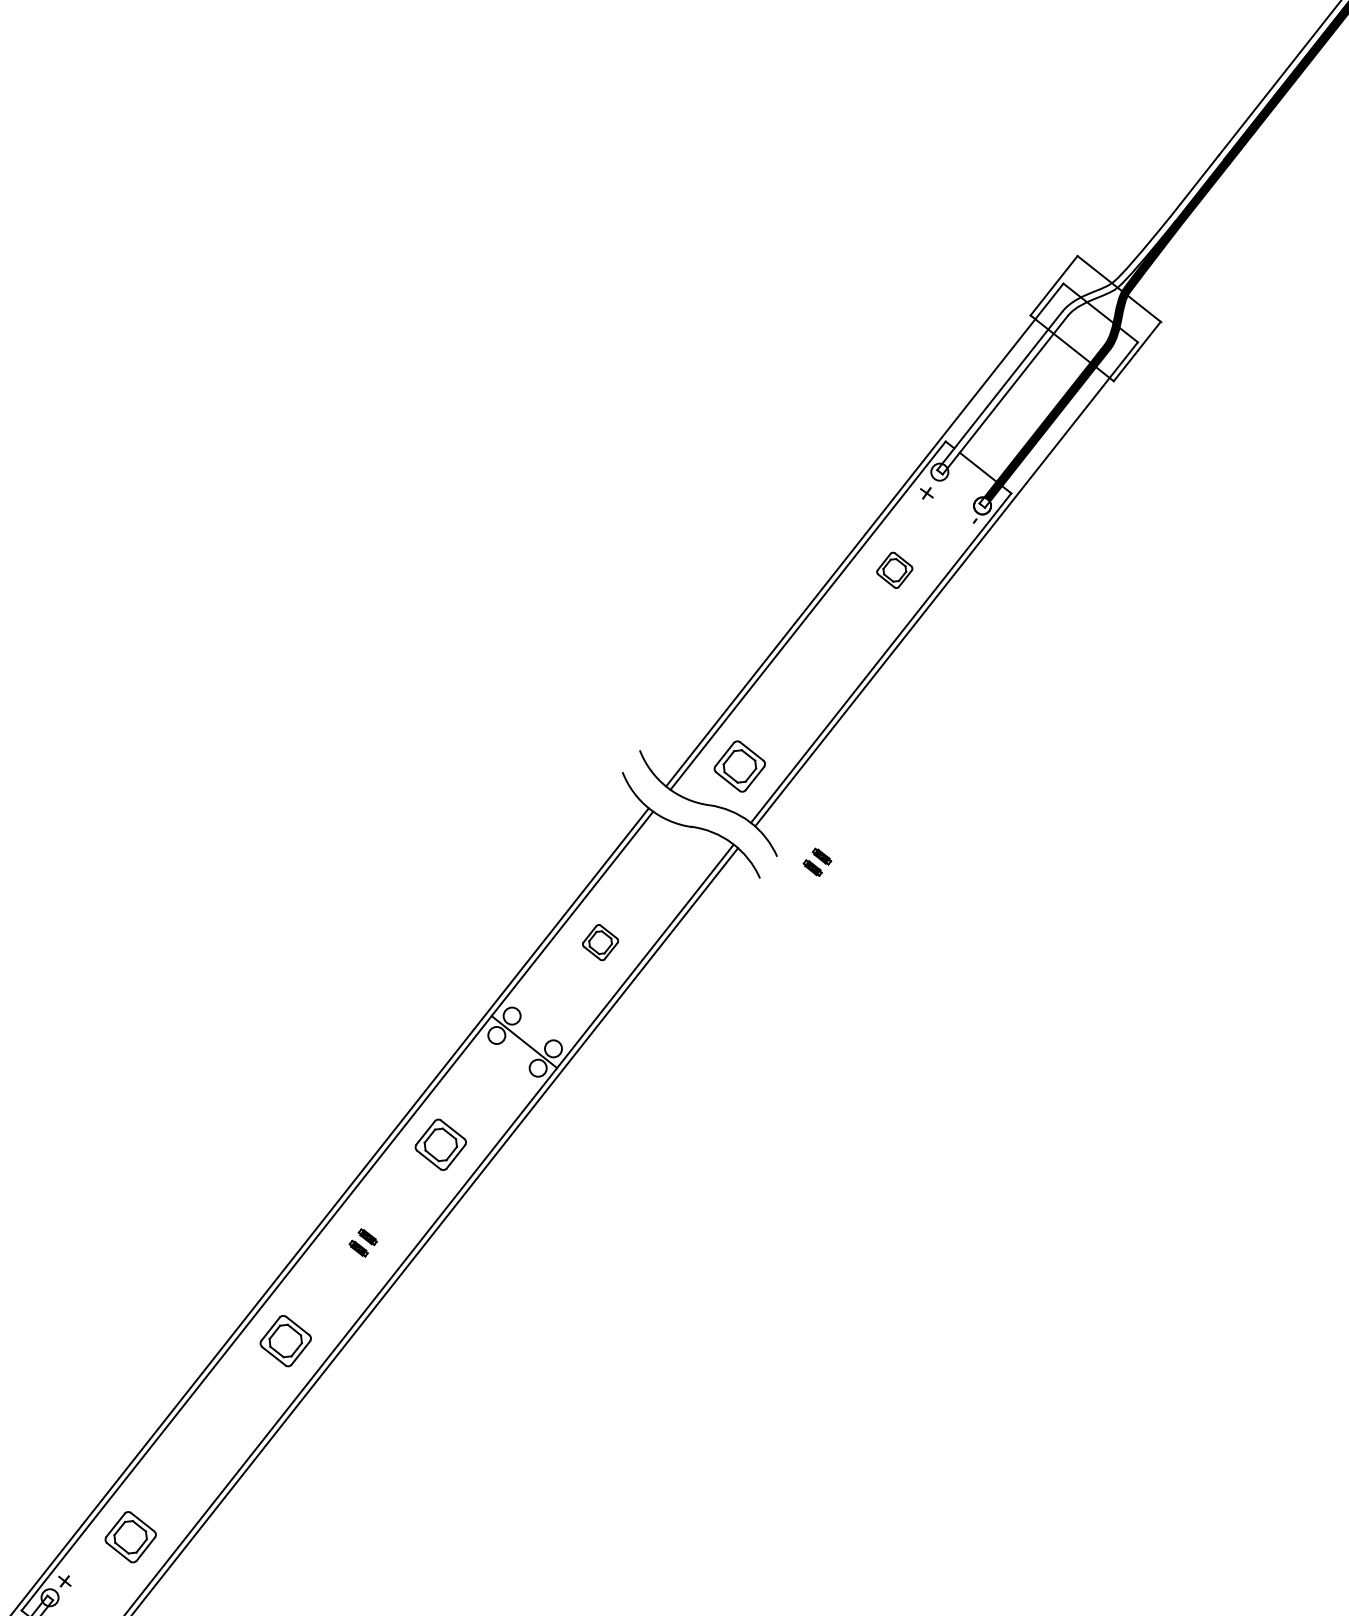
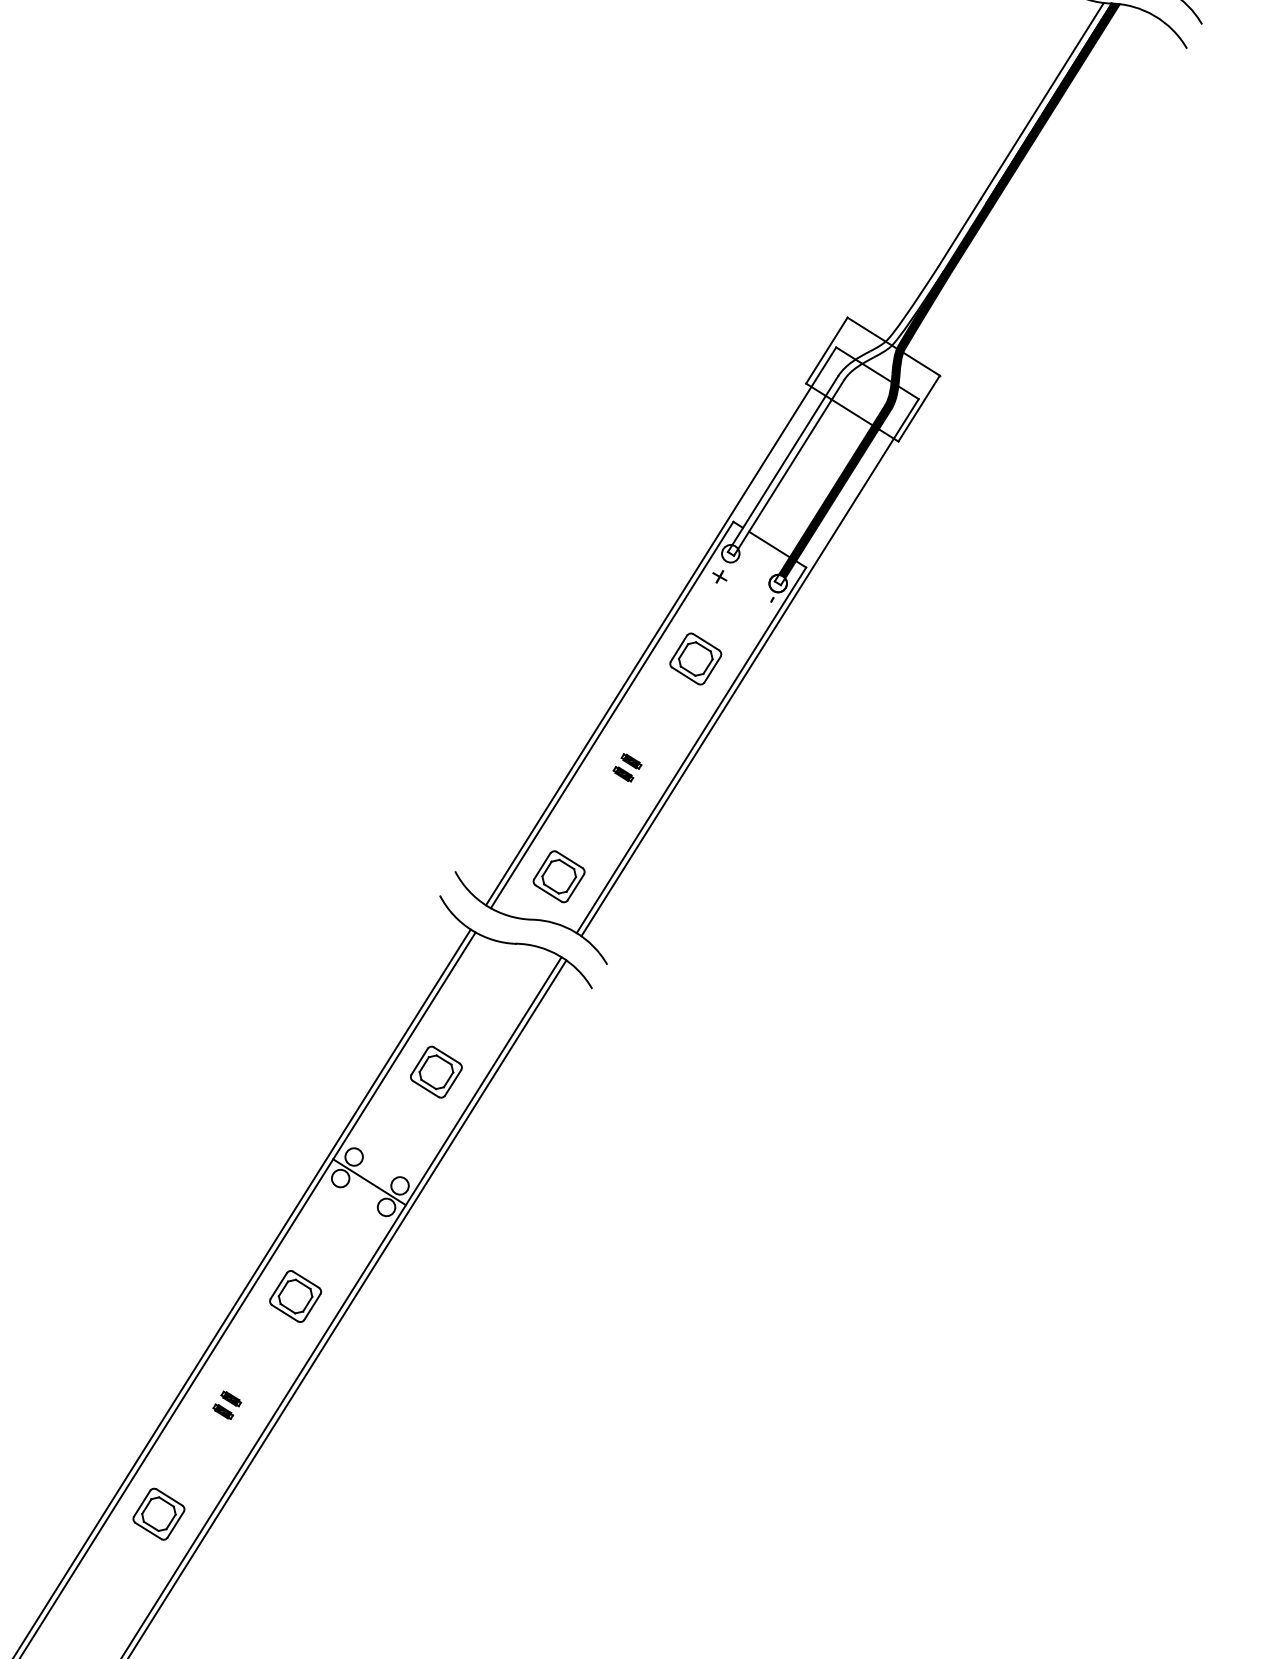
part: (894, 570) -> (695, 659), size x1.43
part: (817, 861) -> (627, 766), moved
part: (600, 942) -> (436, 1072), size x1.43

